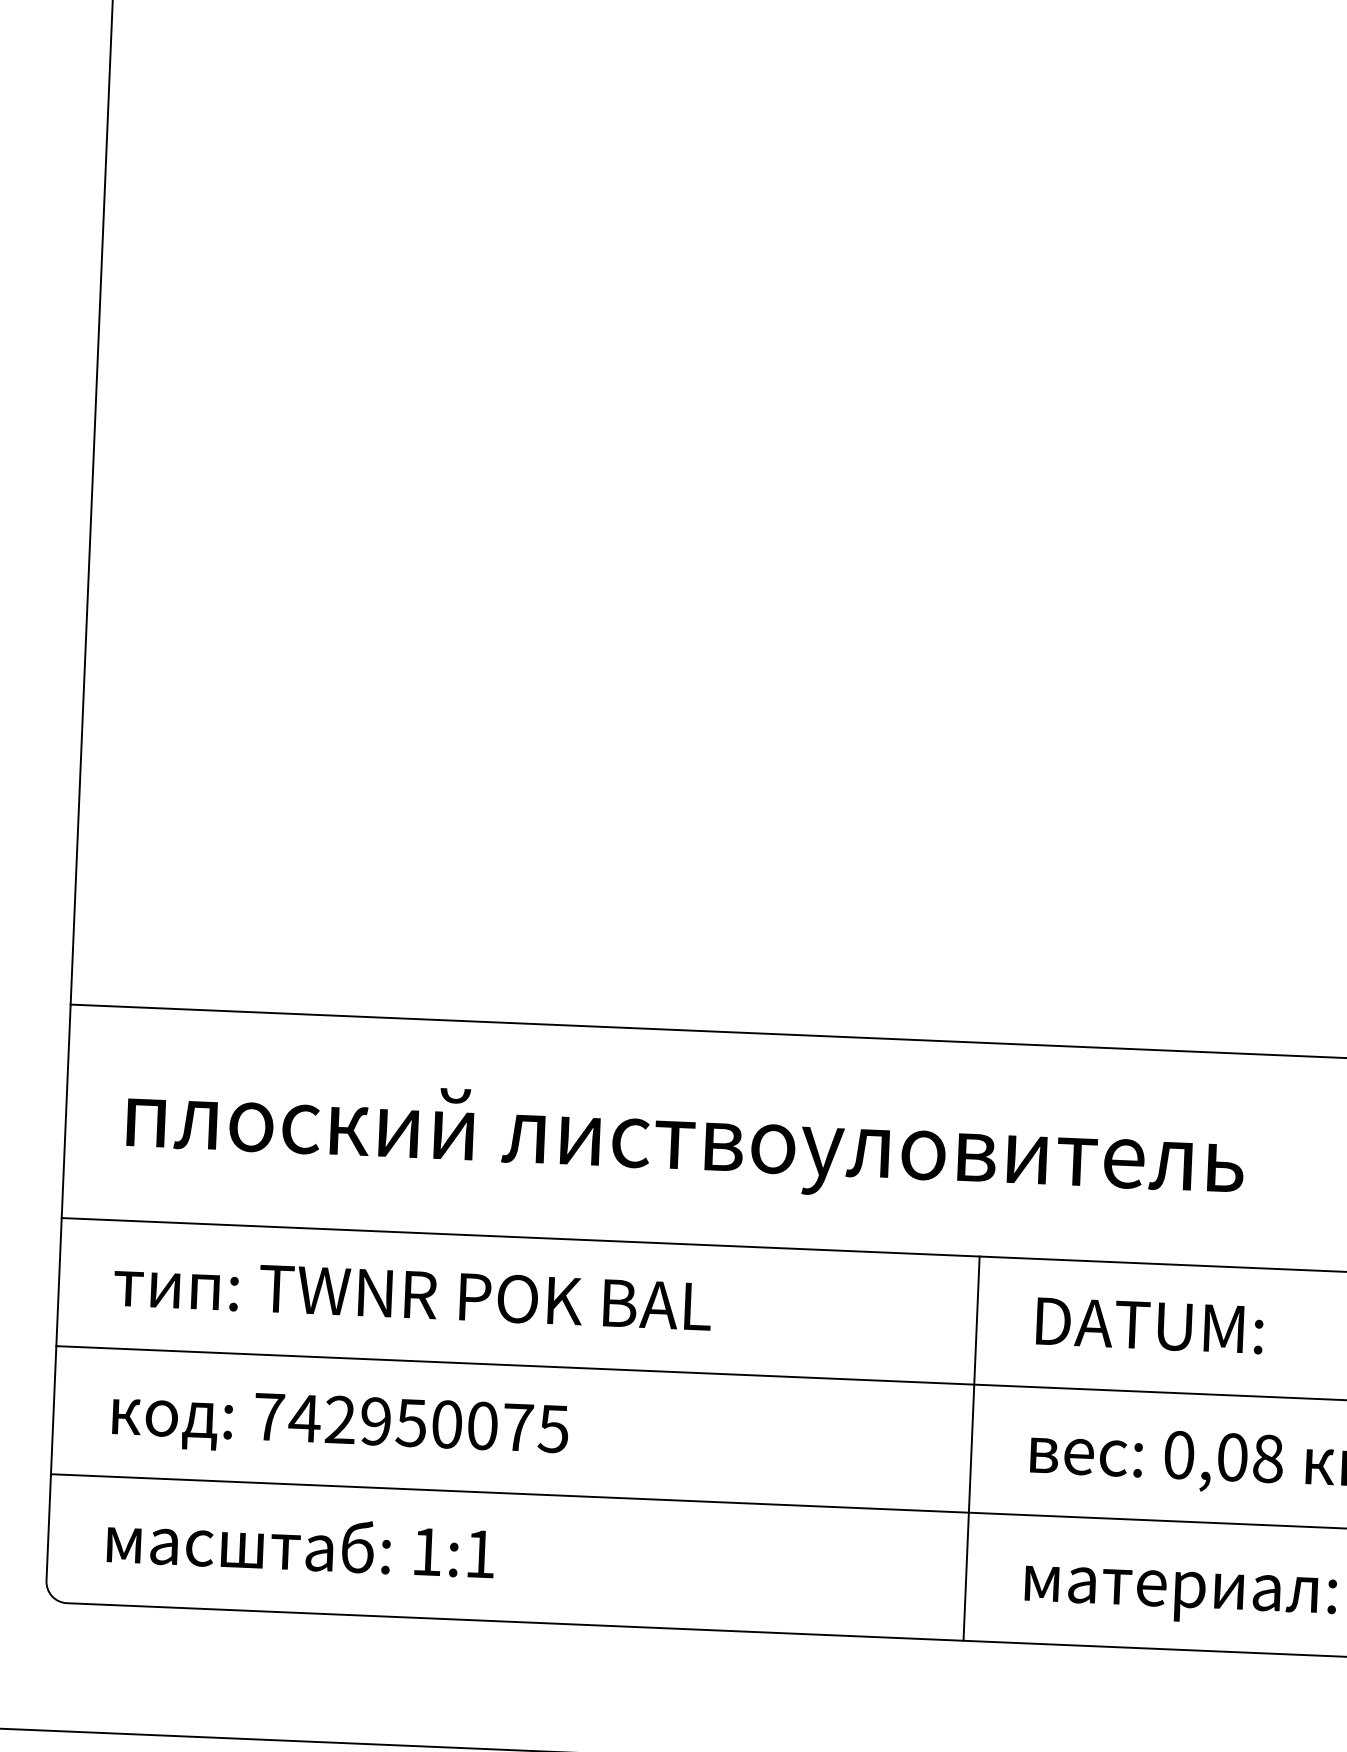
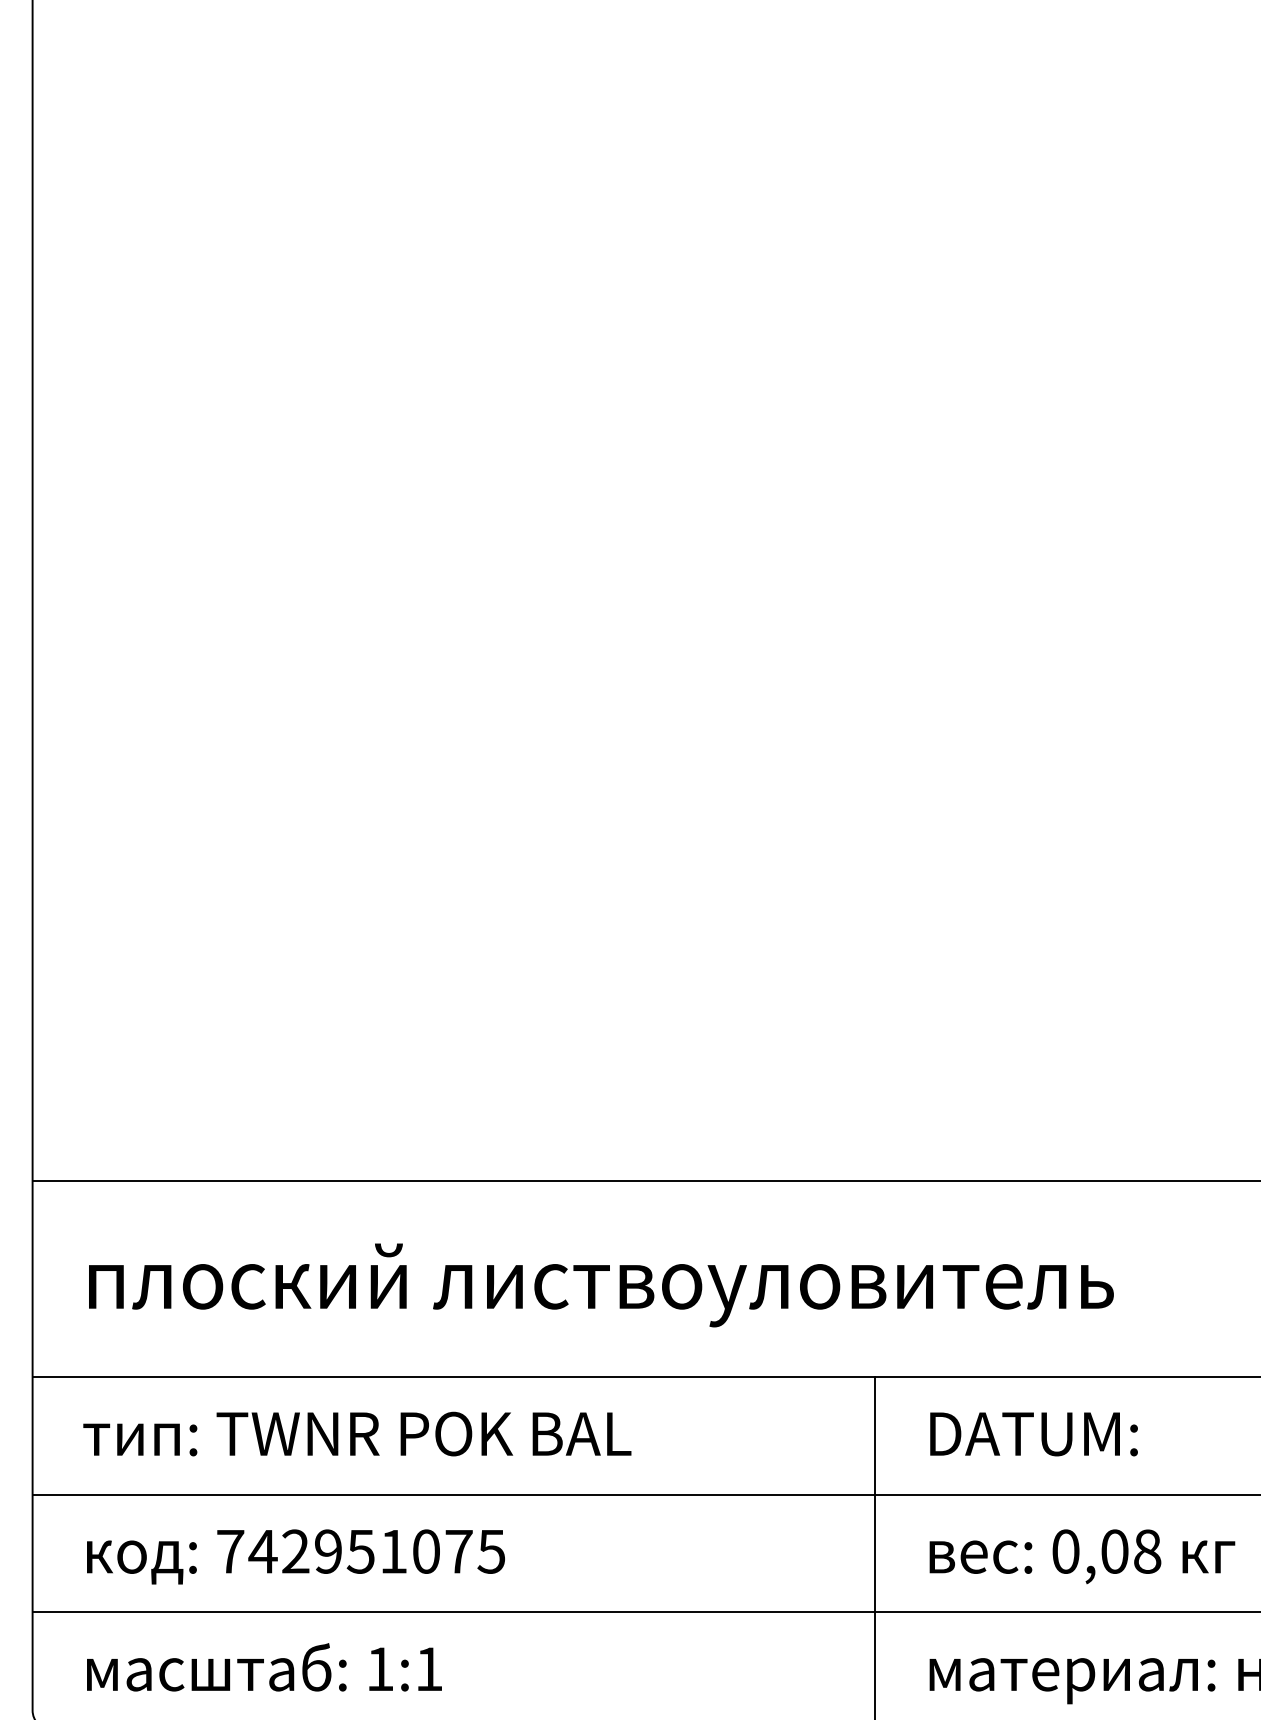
text: (446, 1424) -> (393, 1551), 742950075 -> 742951075

